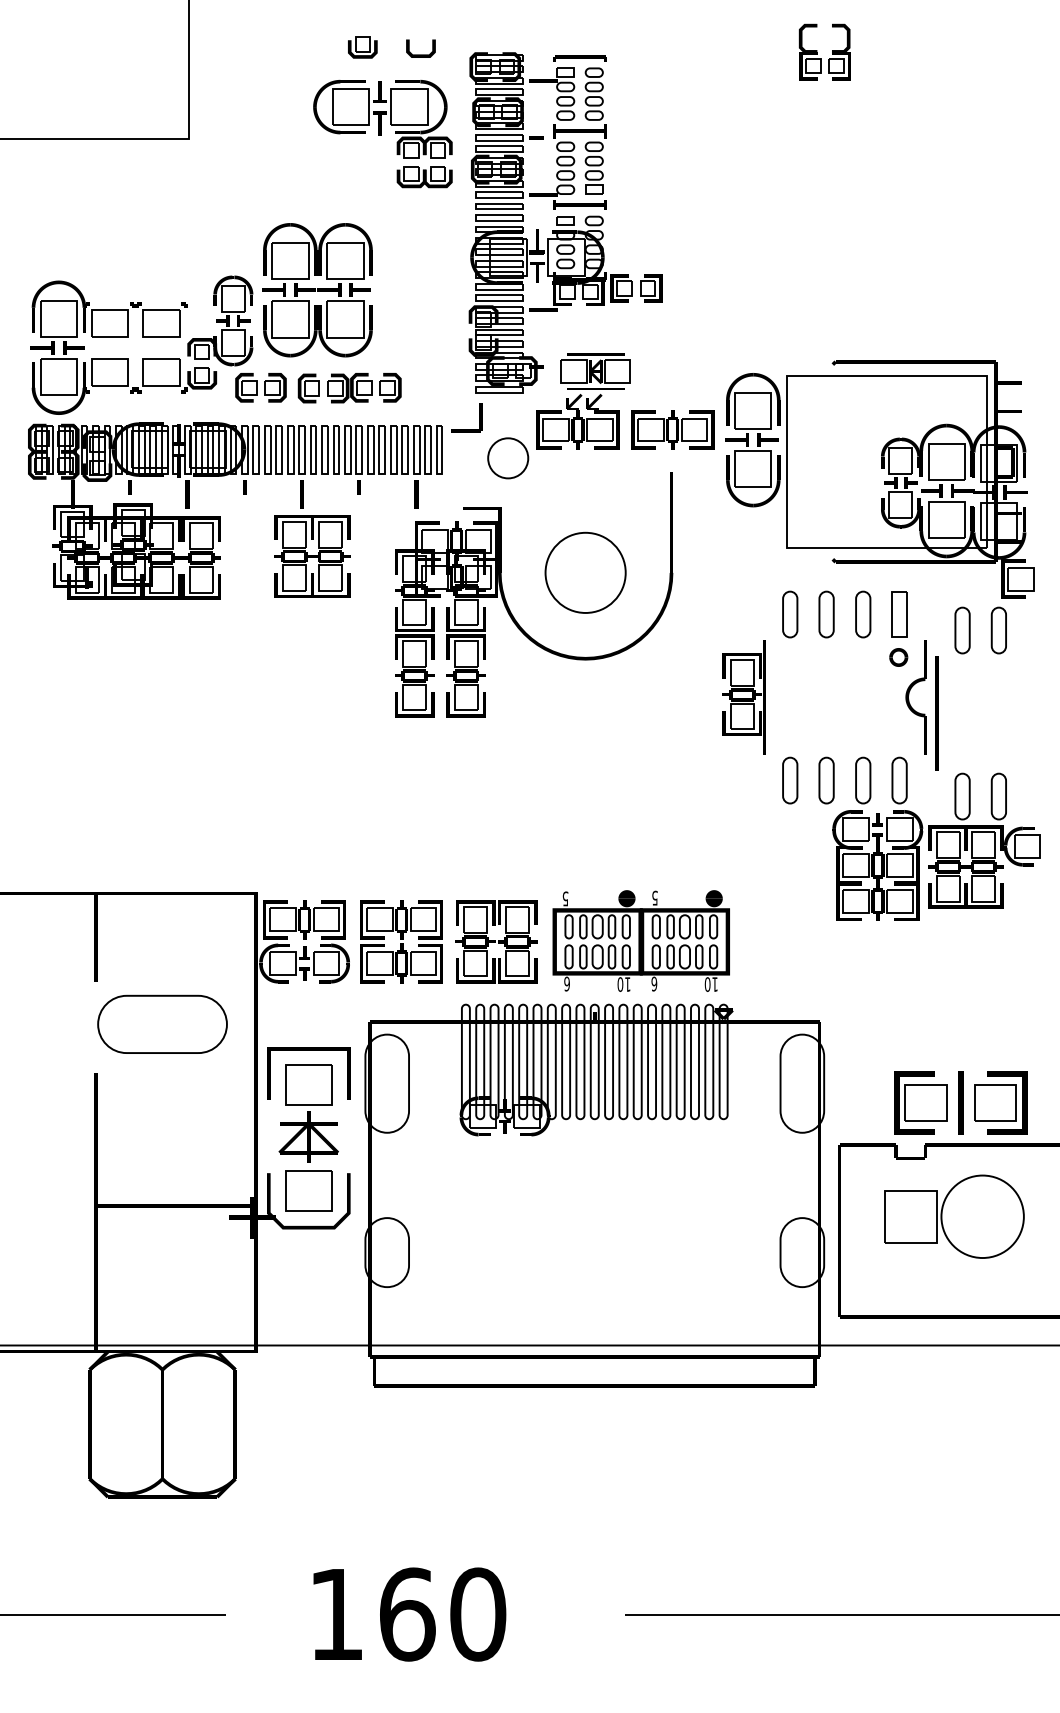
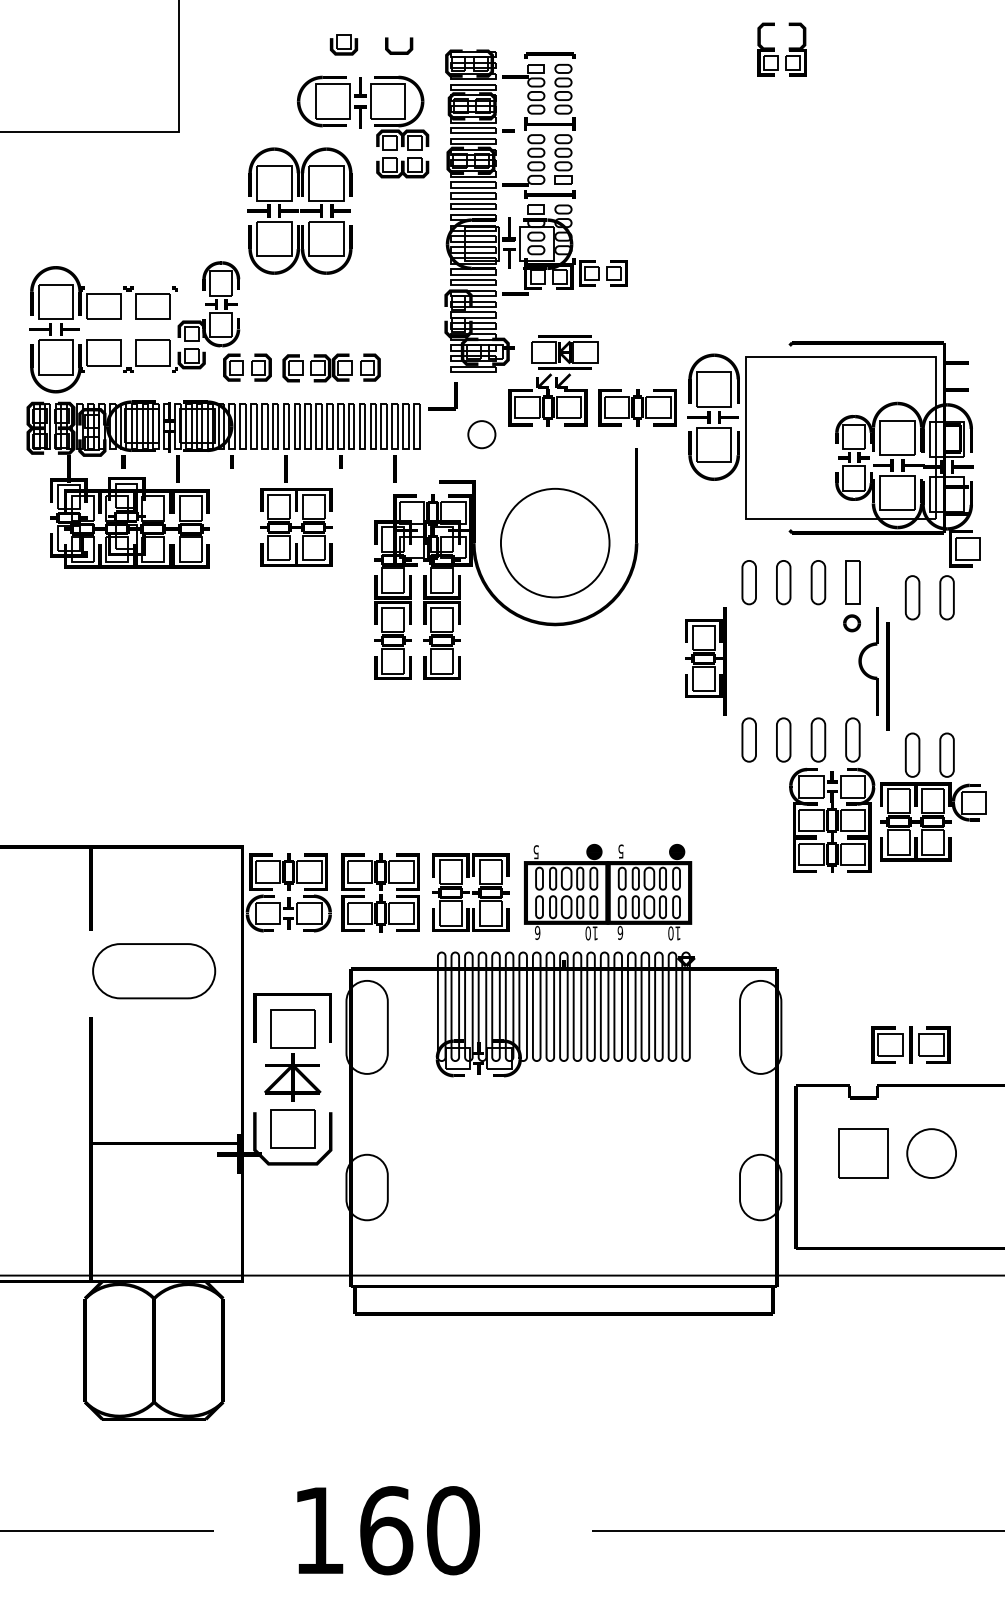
part: (316, 289) -> (299, 210), moved
circle: (507, 458) -> (481, 434), size x0.71
circle: (584, 572) -> (554, 542), size x1.43
part: (960, 1101) -> (910, 1044), size x0.62
circle: (982, 1216) -> (931, 1153), size x0.62

